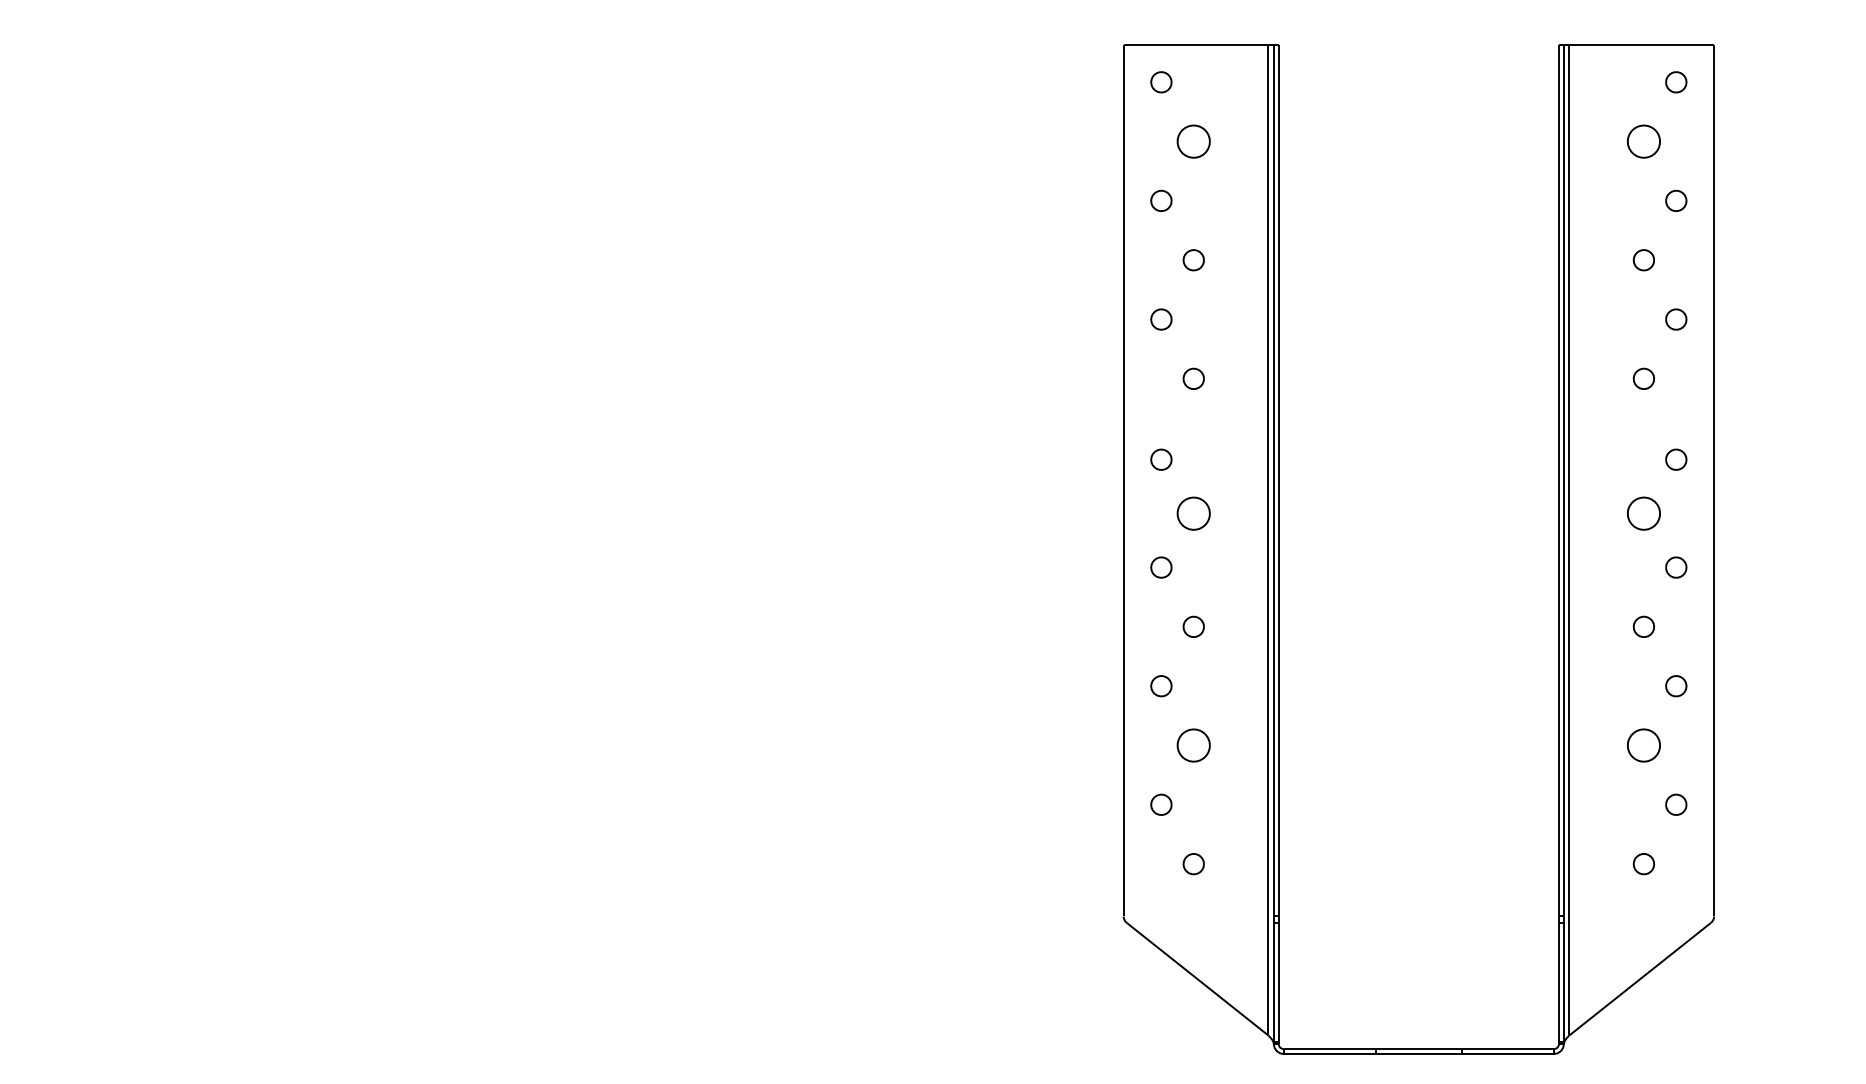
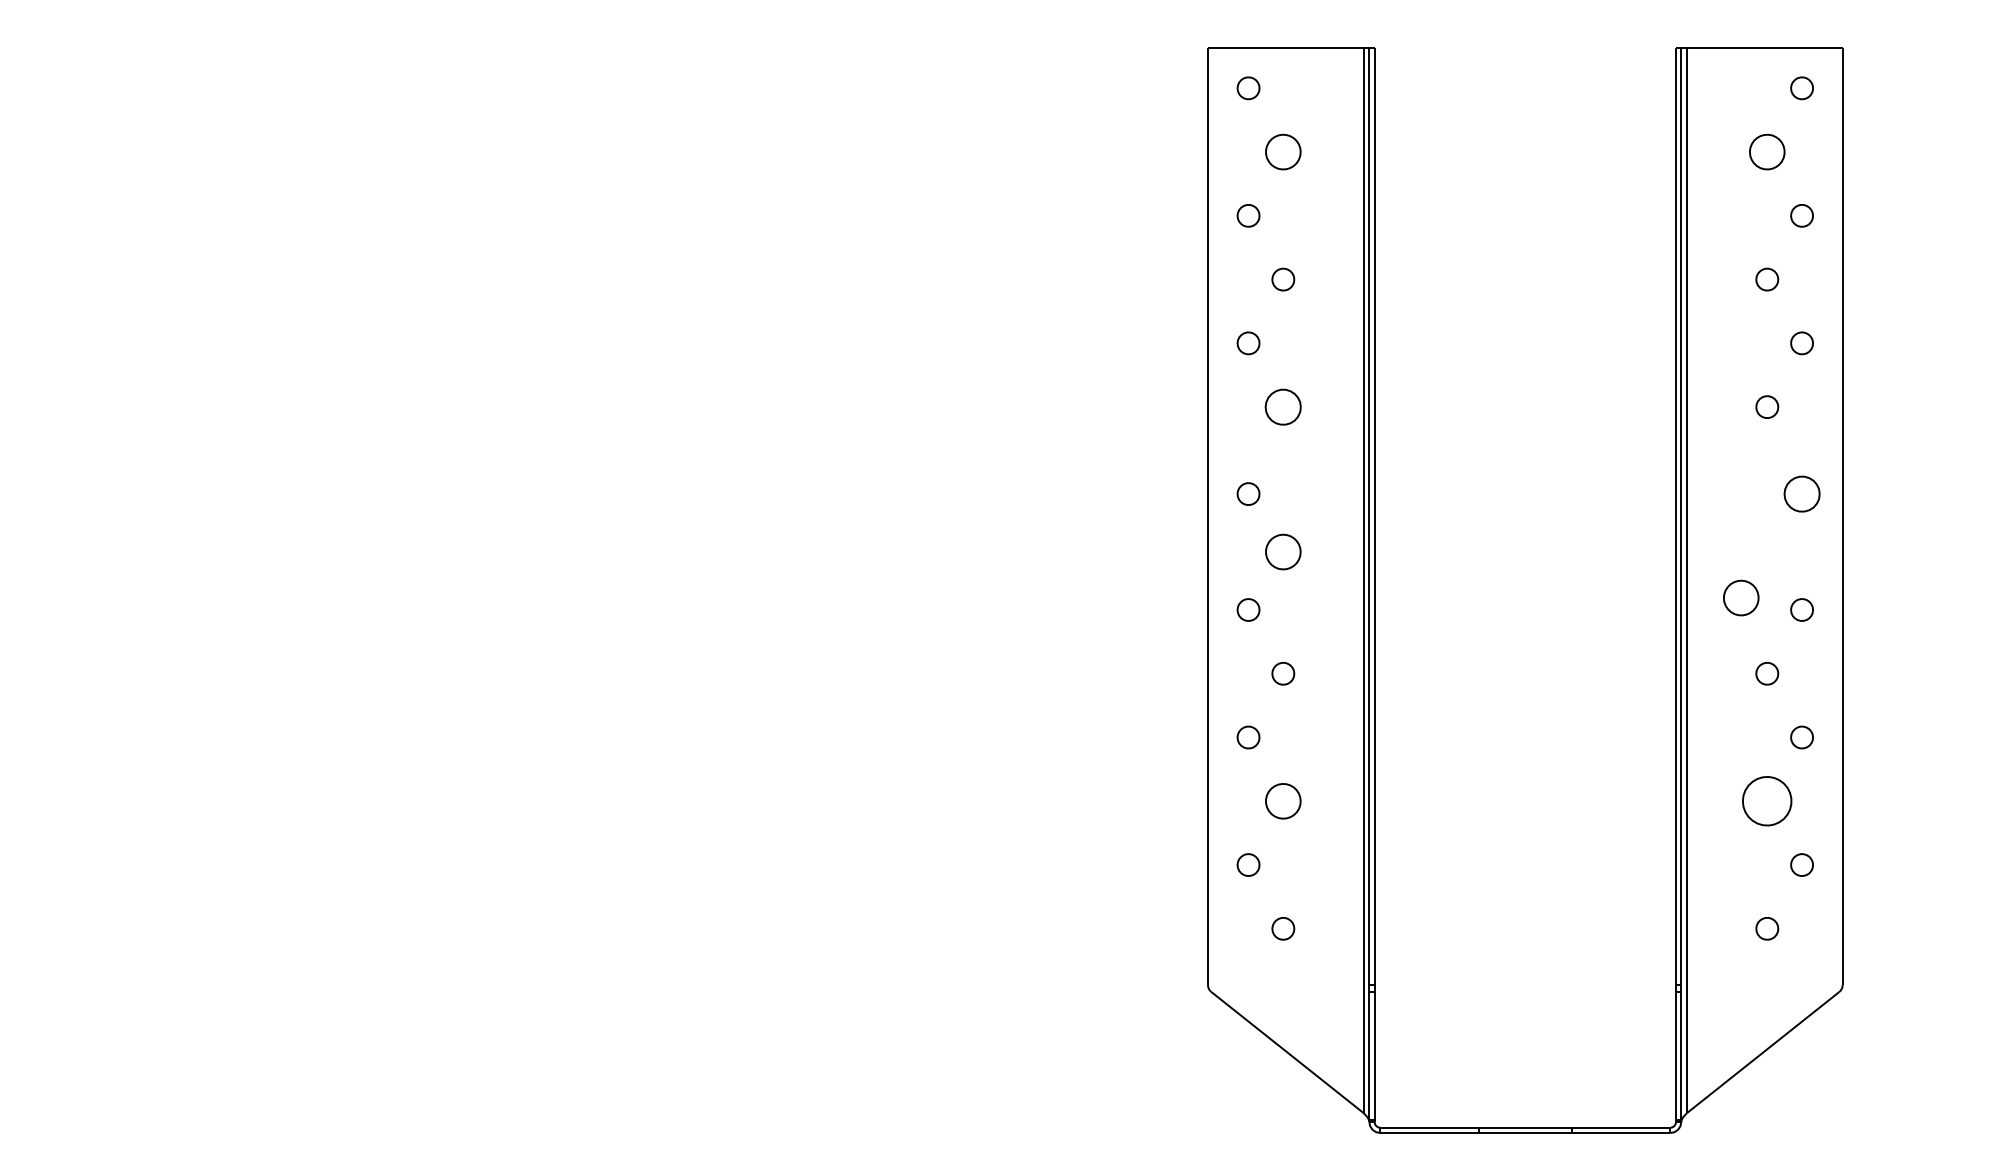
part: (1193, 378) -> (1283, 406), size x1.6
part: (1675, 459) -> (1801, 493), size x1.6
part: (1644, 513) -> (1741, 597), moved
part: (1644, 745) -> (1767, 801), size x1.4

